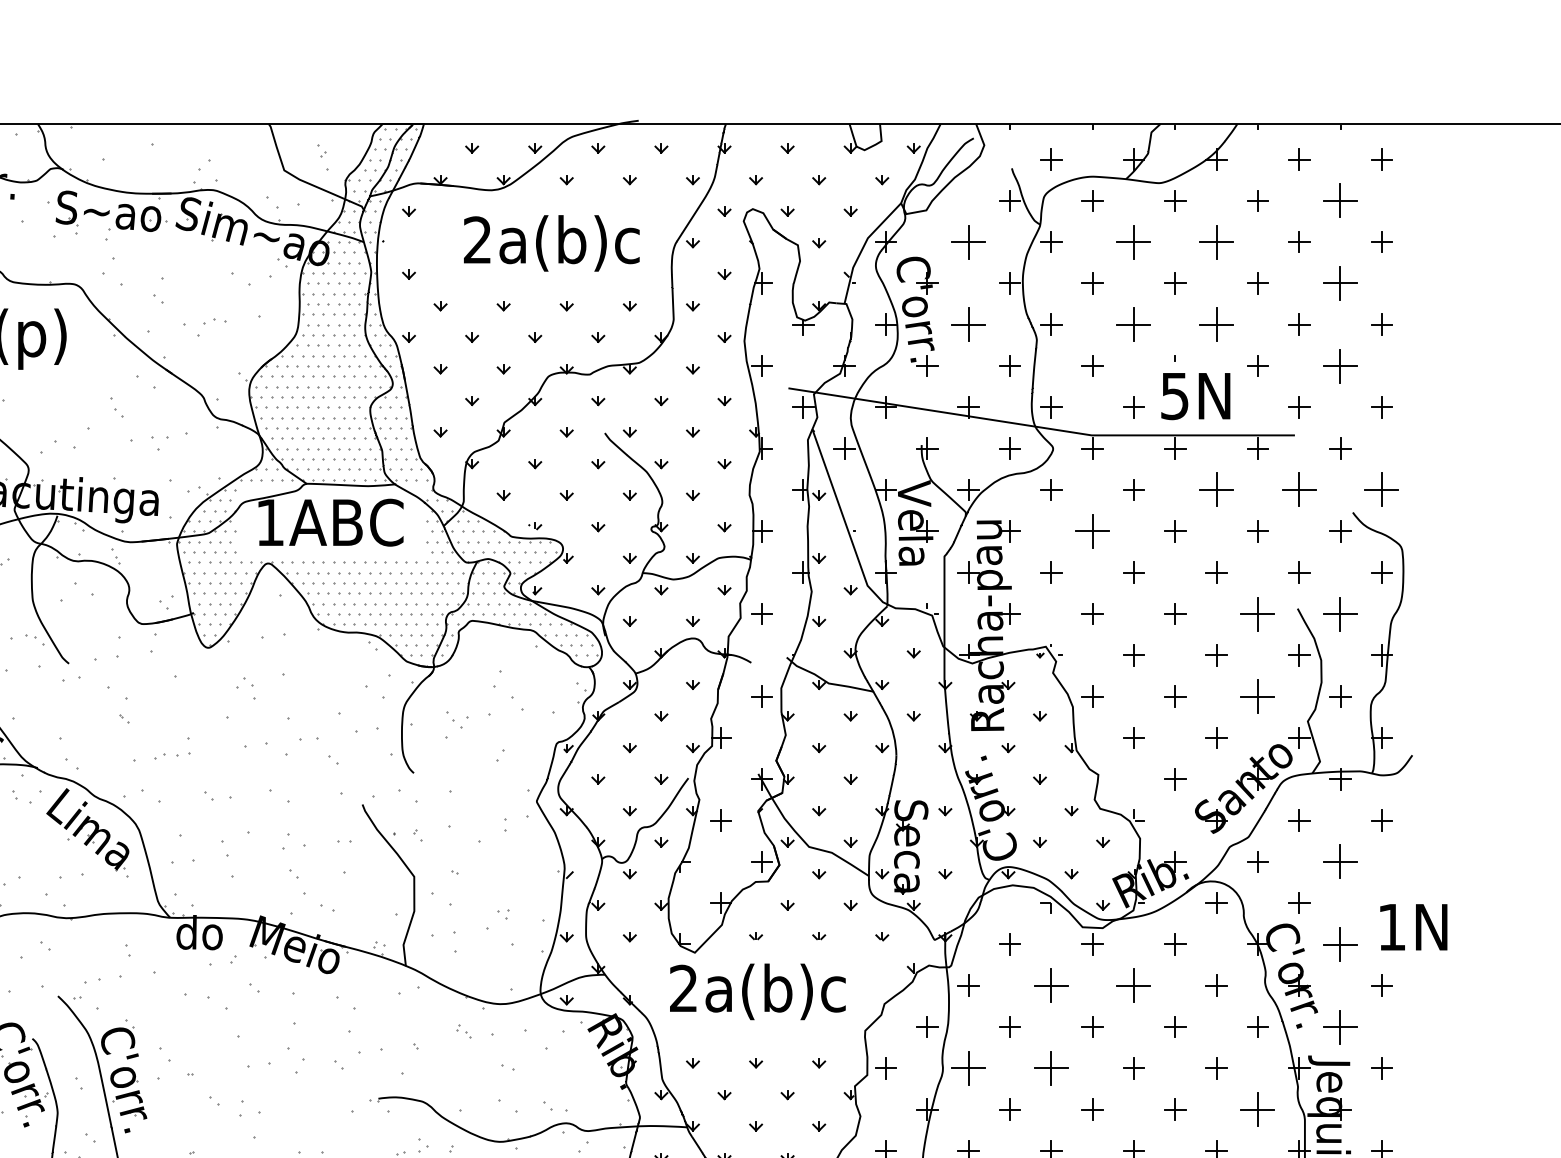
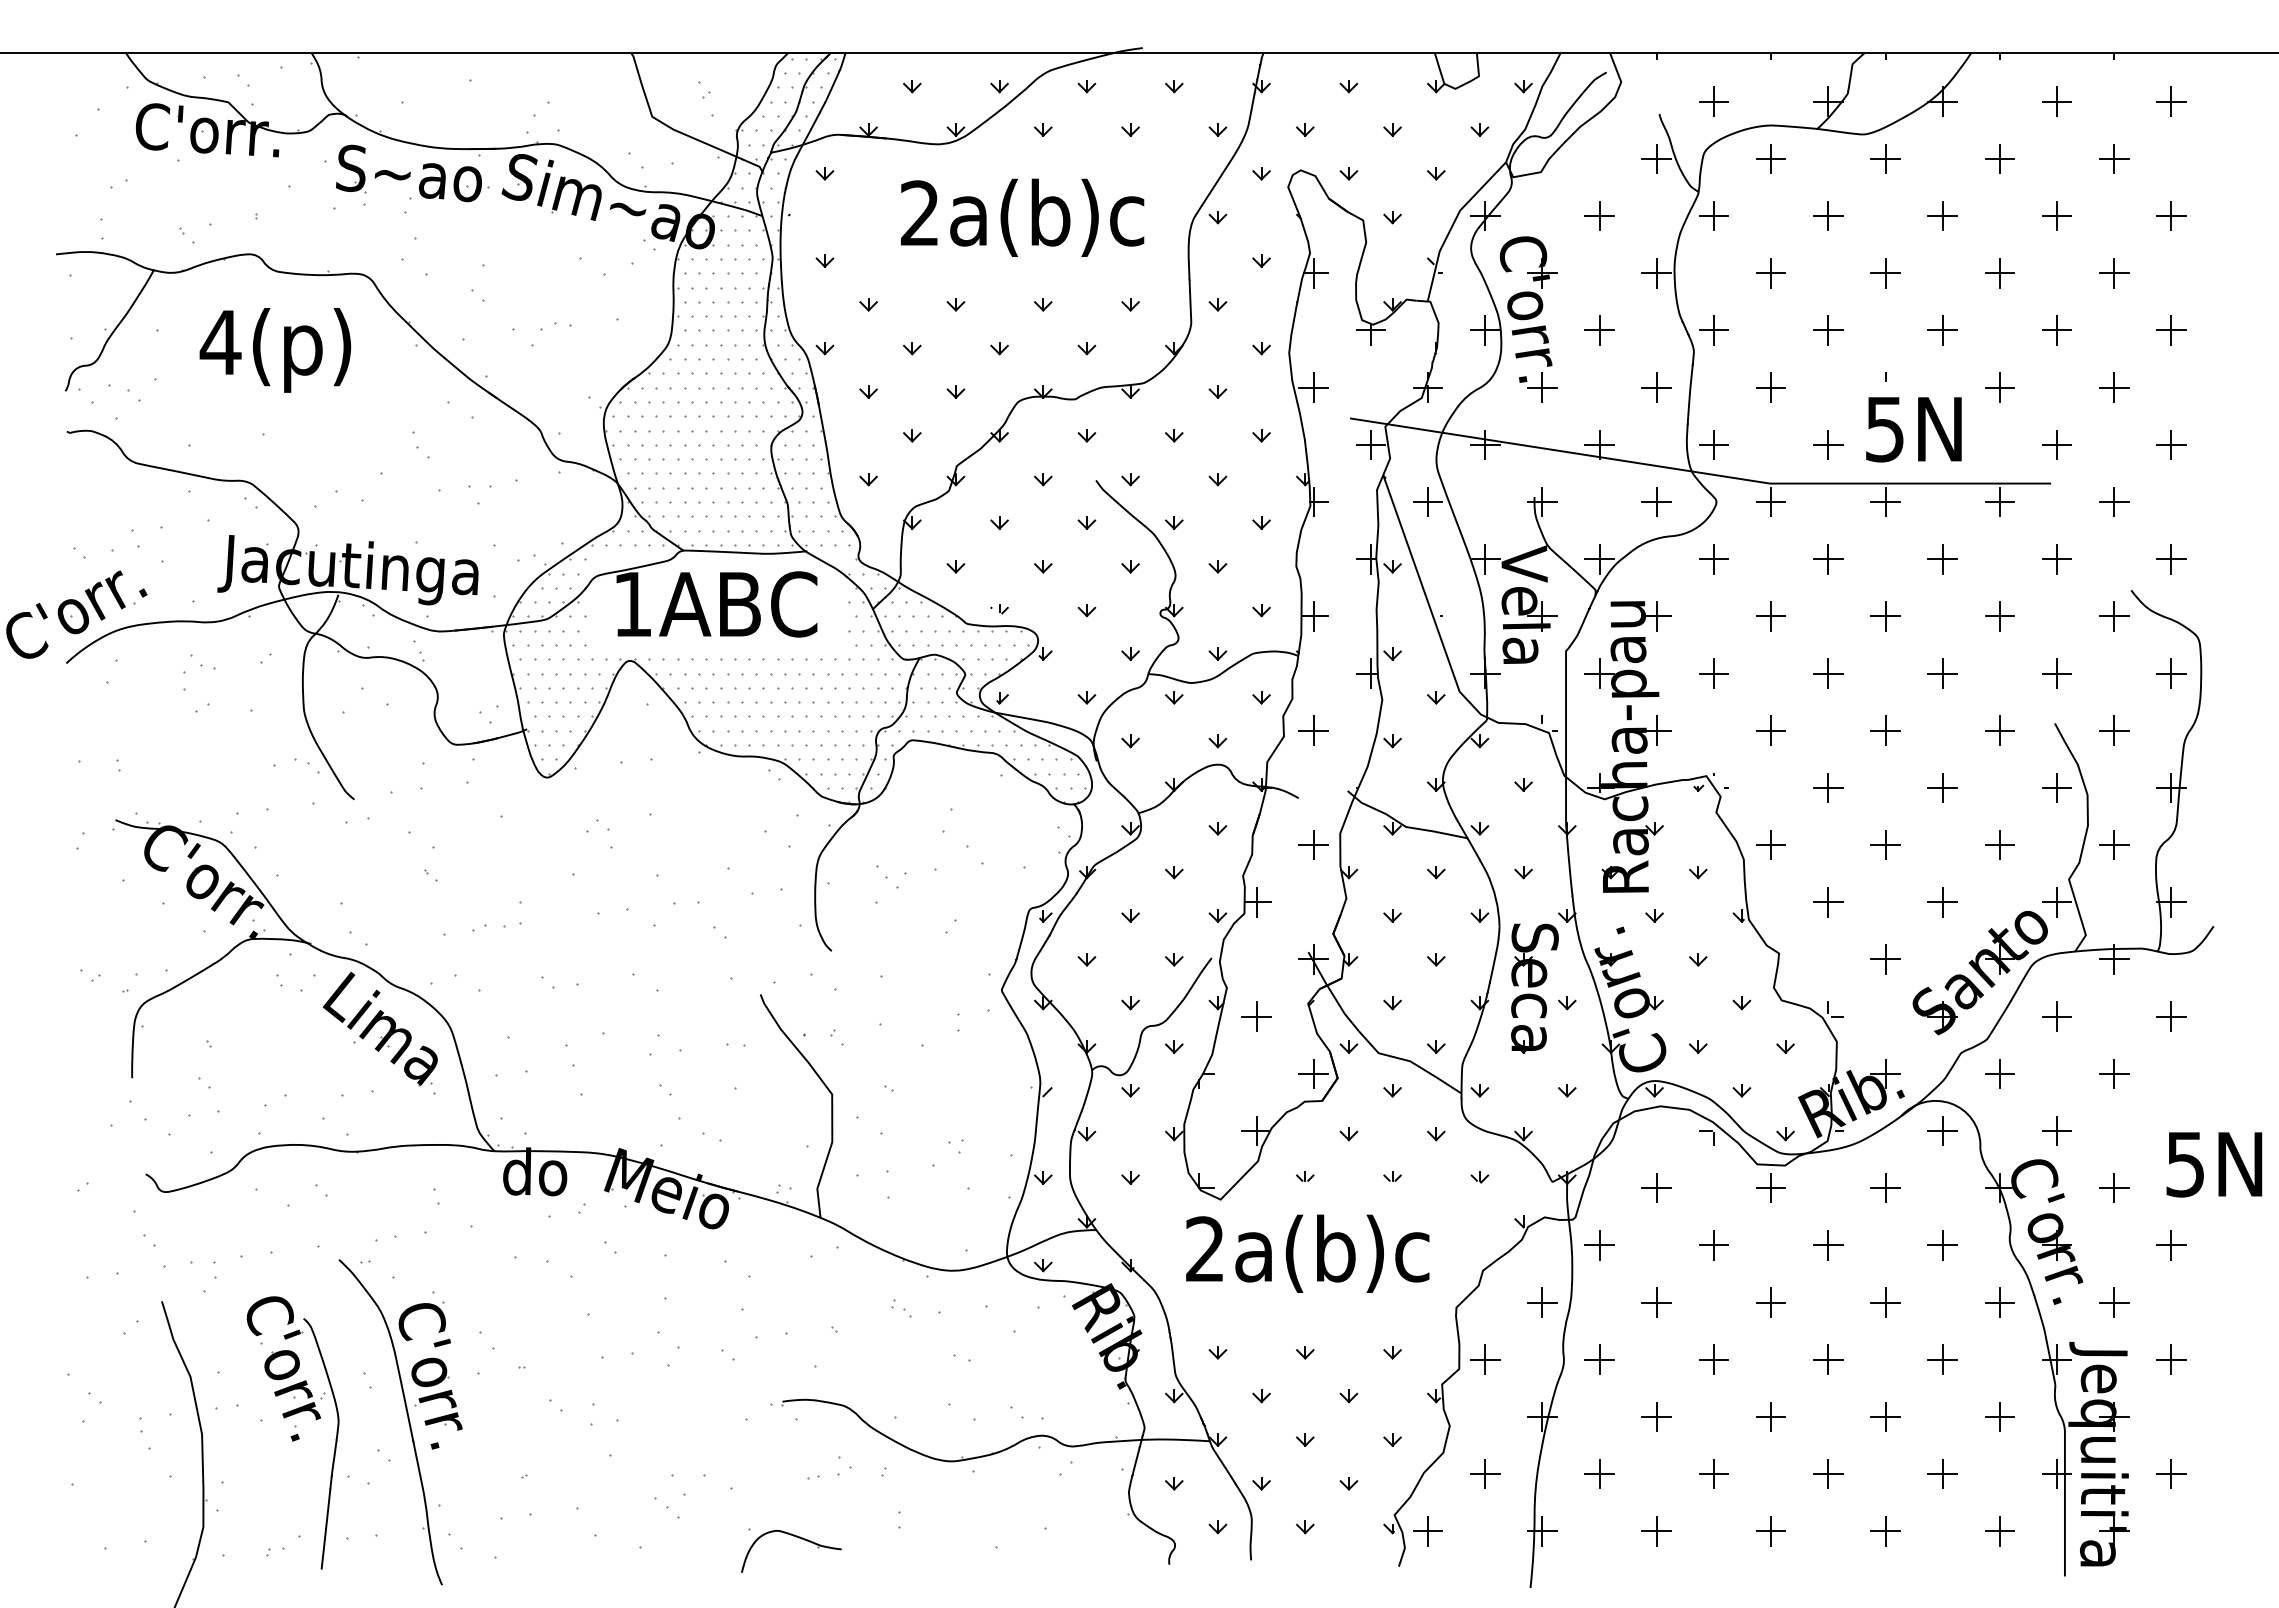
part: (1340, 200) -> (2114, 158), size x0.62
part: (968, 241) -> (1599, 215), size x0.62
part: (1134, 241) -> (1828, 215), size x0.62
part: (1216, 241) -> (1942, 215), size x0.62
part: (1340, 283) -> (2114, 273), size x0.62
part: (968, 324) -> (1599, 330), size x0.62
part: (1134, 324) -> (1828, 330), size x0.62
part: (1216, 324) -> (1942, 330), size x0.62
part: (1340, 365) -> (2114, 387), size x0.62
part: (1216, 490) -> (1942, 559), size x0.62
part: (1298, 490) -> (2056, 559), size x0.62
part: (1381, 490) -> (2171, 559), size x0.62
part: (1092, 531) -> (1770, 616), size x0.62
part: (1257, 613) -> (1999, 730), size x0.62
part: (1340, 613) -> (2114, 730), size x0.62
part: (1257, 696) -> (1999, 844), size x0.62
part: (910, 847) -> (1534, 988), moved
part: (1340, 861) -> (2114, 1073), size x0.62
text: (1391, 927) -> (2184, 1164), 1N -> 5N
part: (1340, 943) -> (2114, 1187), size x0.62
part: (1051, 985) -> (1713, 1245), size x0.62
part: (1134, 985) -> (1828, 1245), size x0.62
part: (1340, 1027) -> (2114, 1302), size x0.62
part: (968, 1068) -> (1599, 1359), size x0.62
part: (1051, 1068) -> (1713, 1359), size x0.62
part: (1257, 1109) -> (1999, 1416), size x0.62

